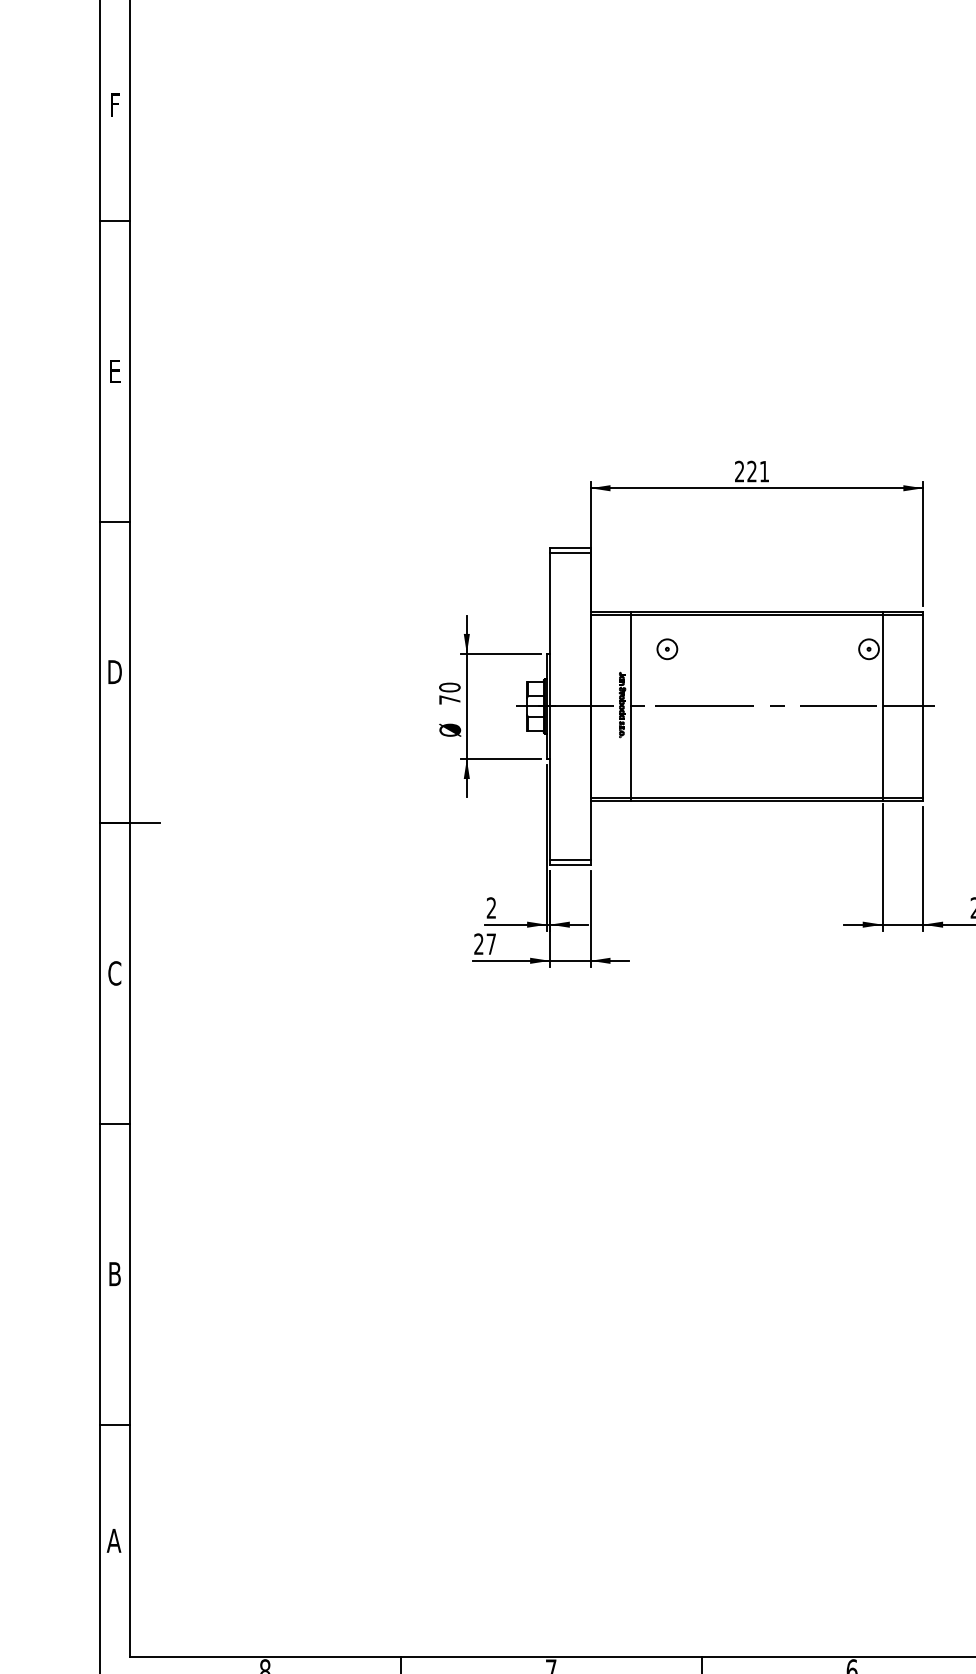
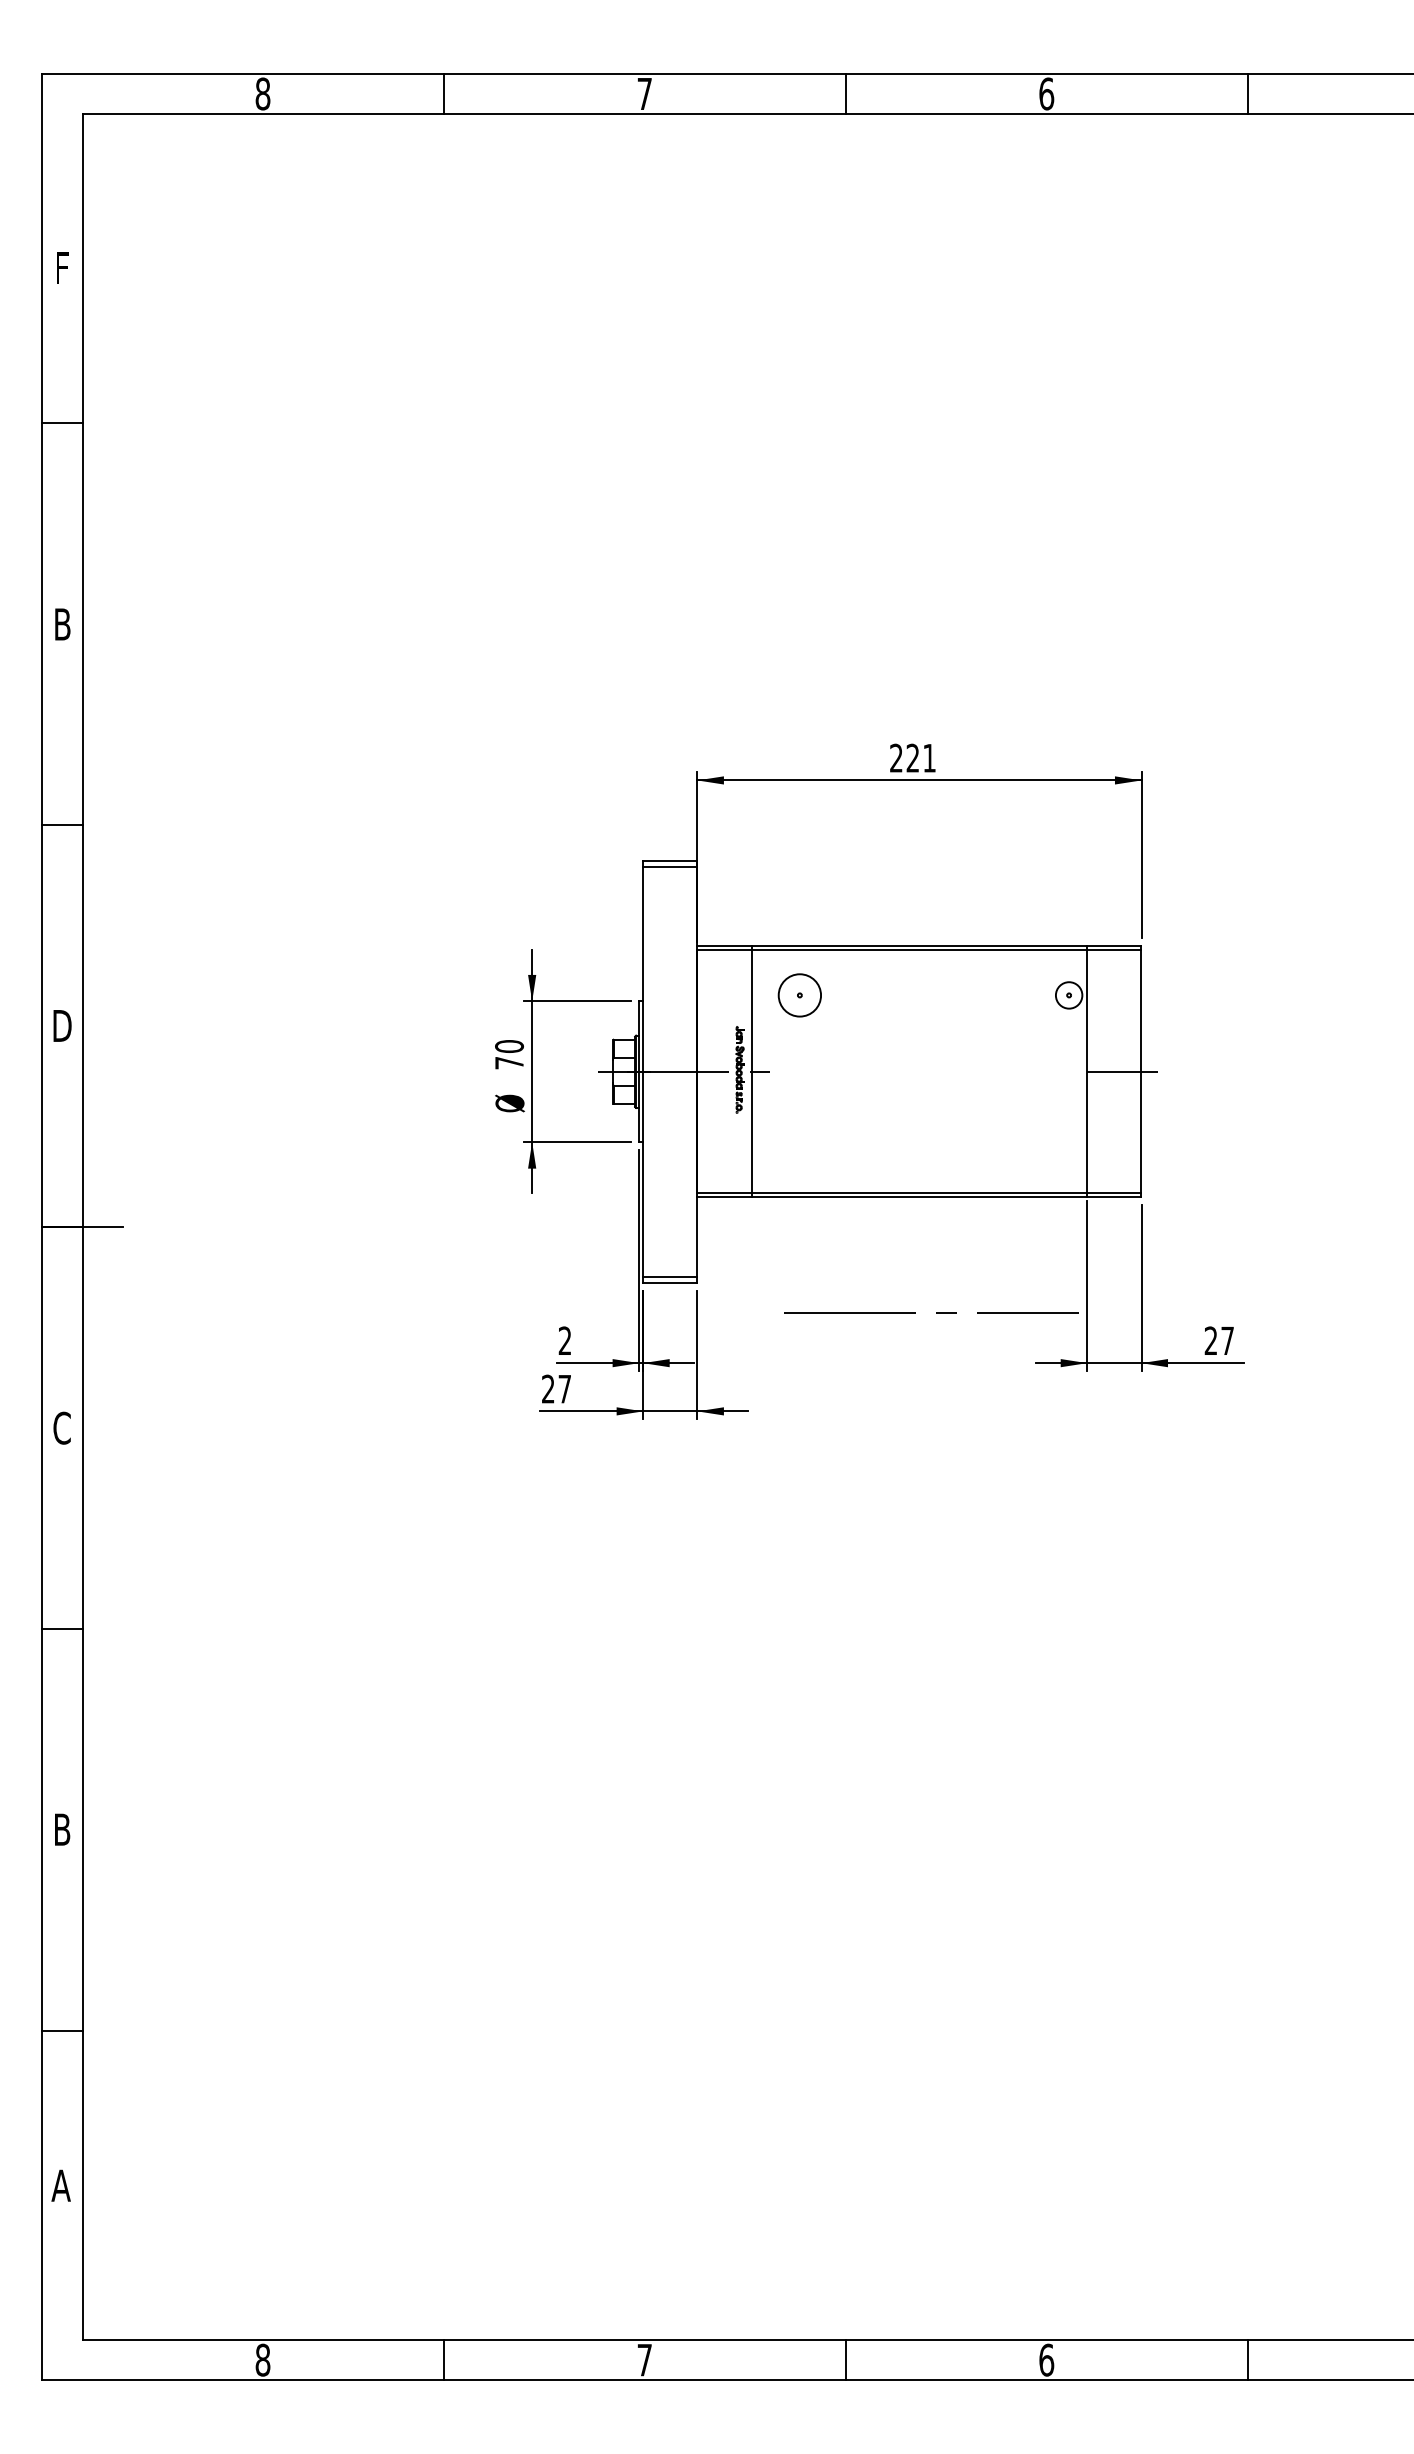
text: (115, 371) -> (62, 624), E -> B
circle: (667, 649) -> (799, 995), size x1.6
line: (769, 706) -> (936, 1312), moved

